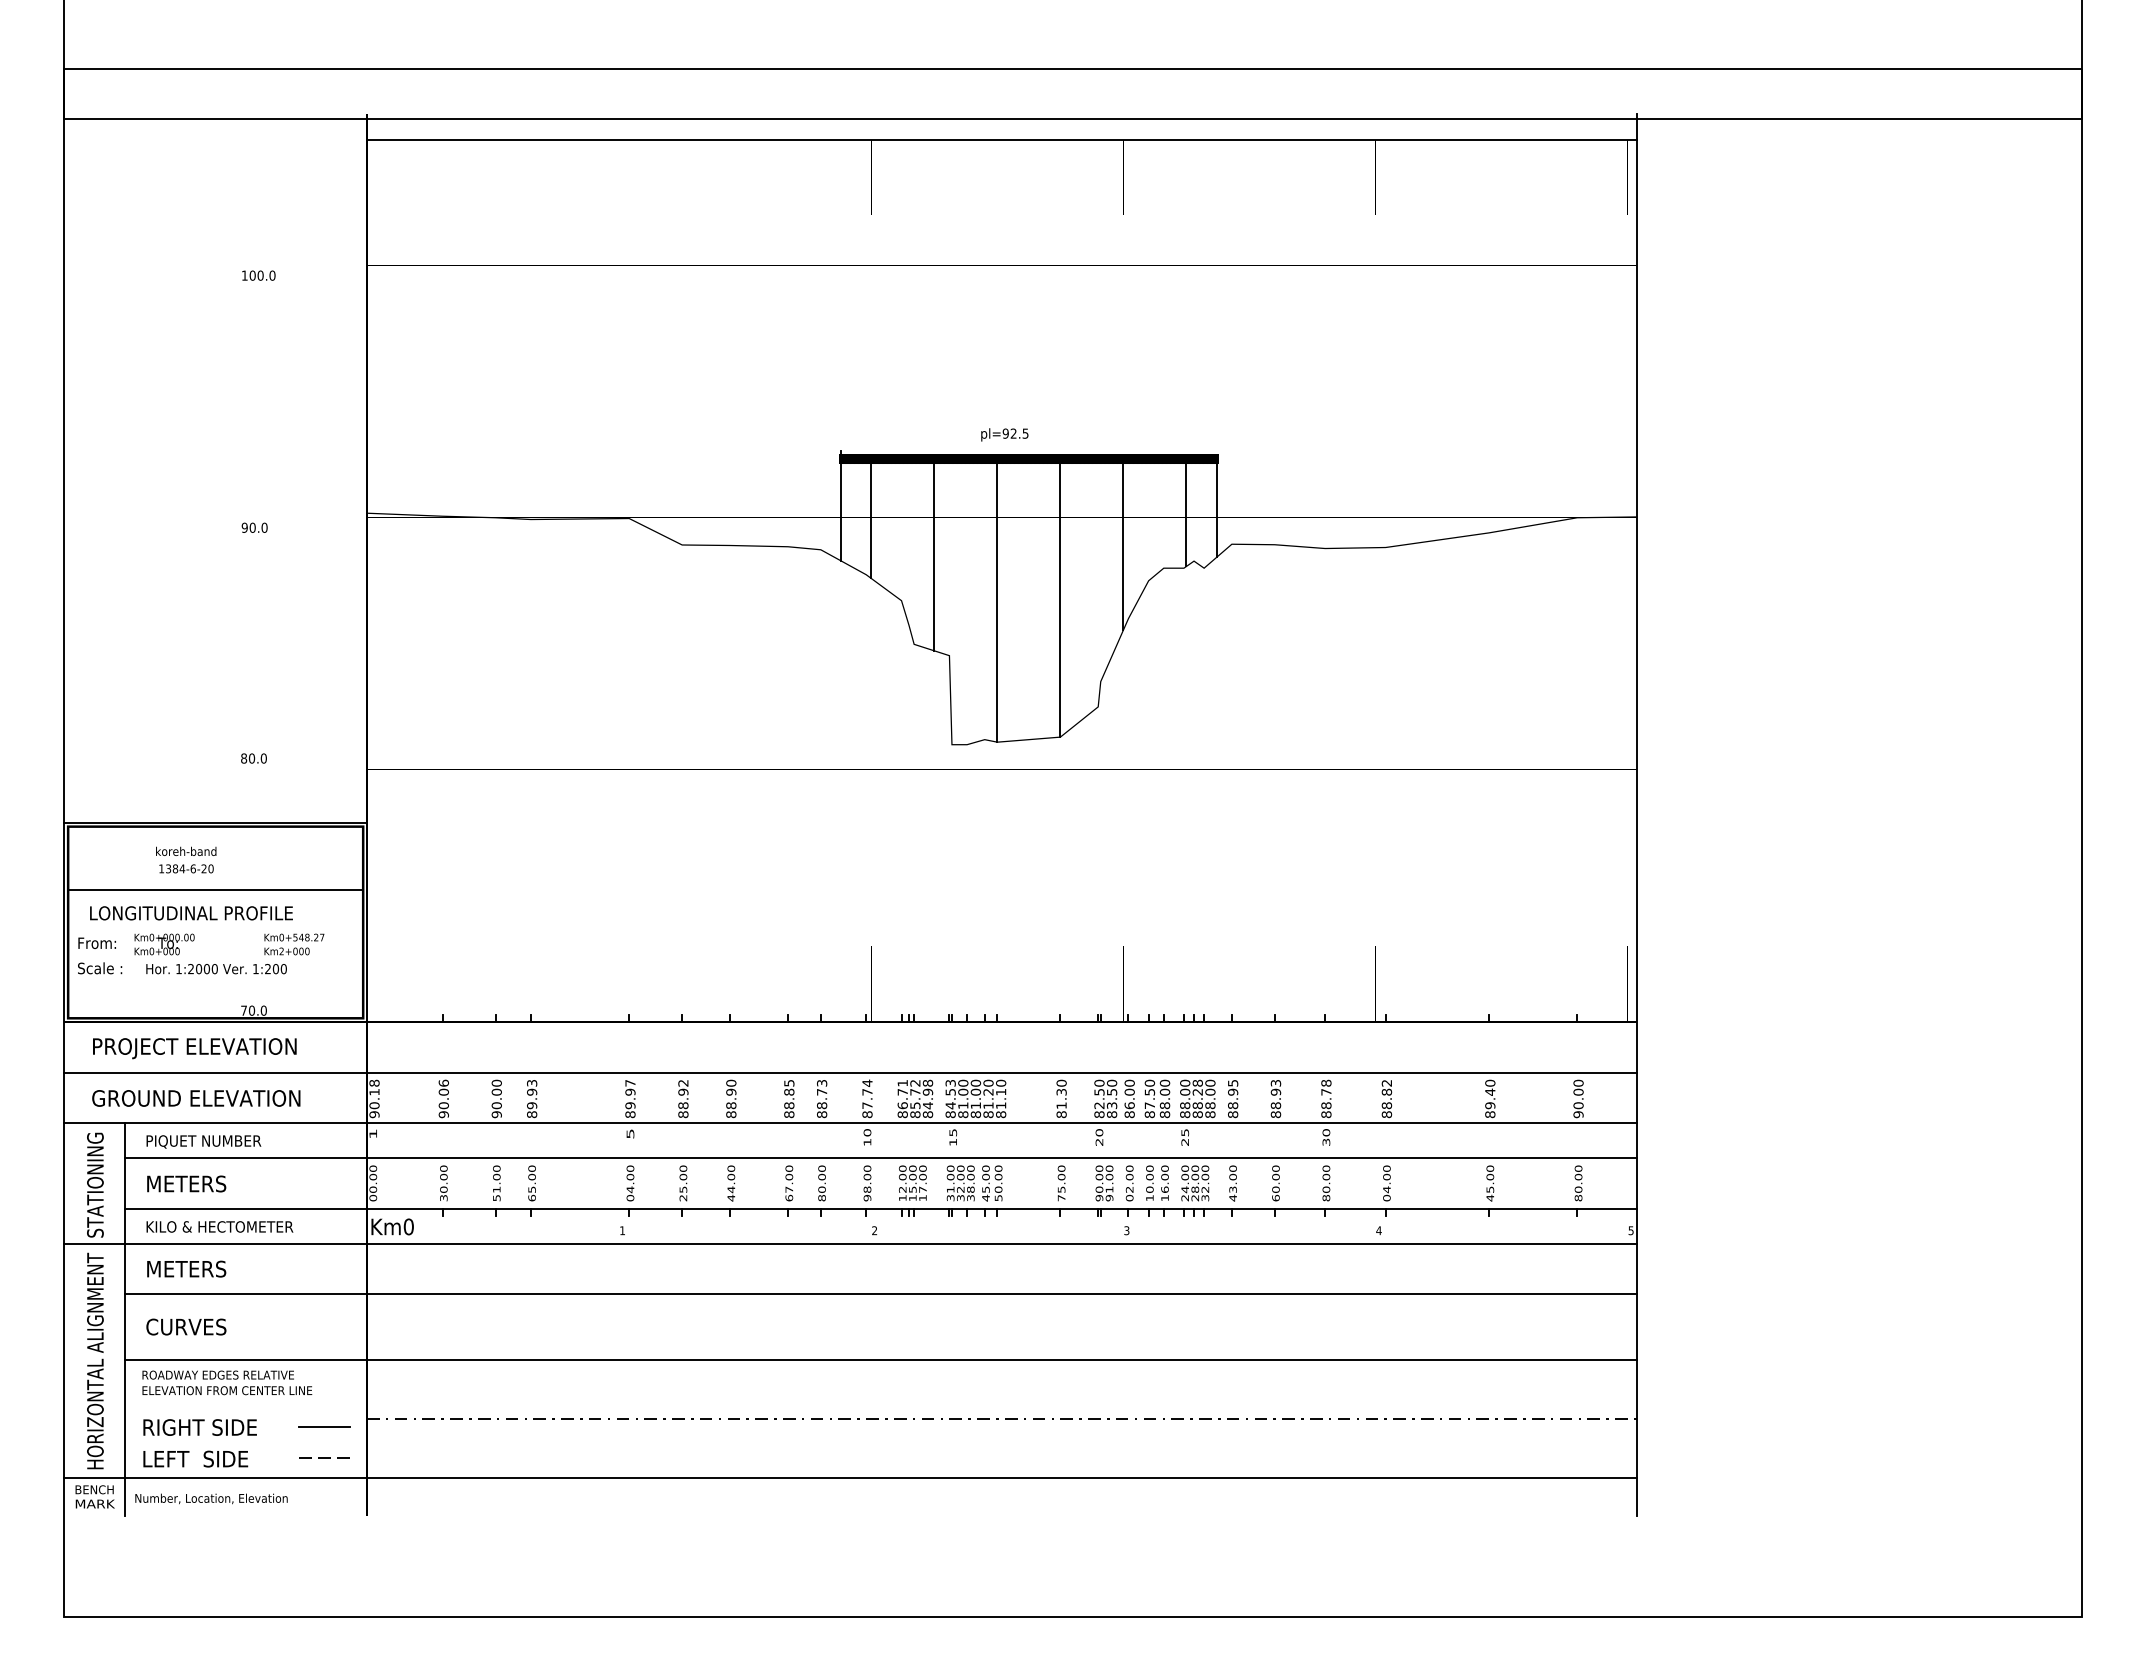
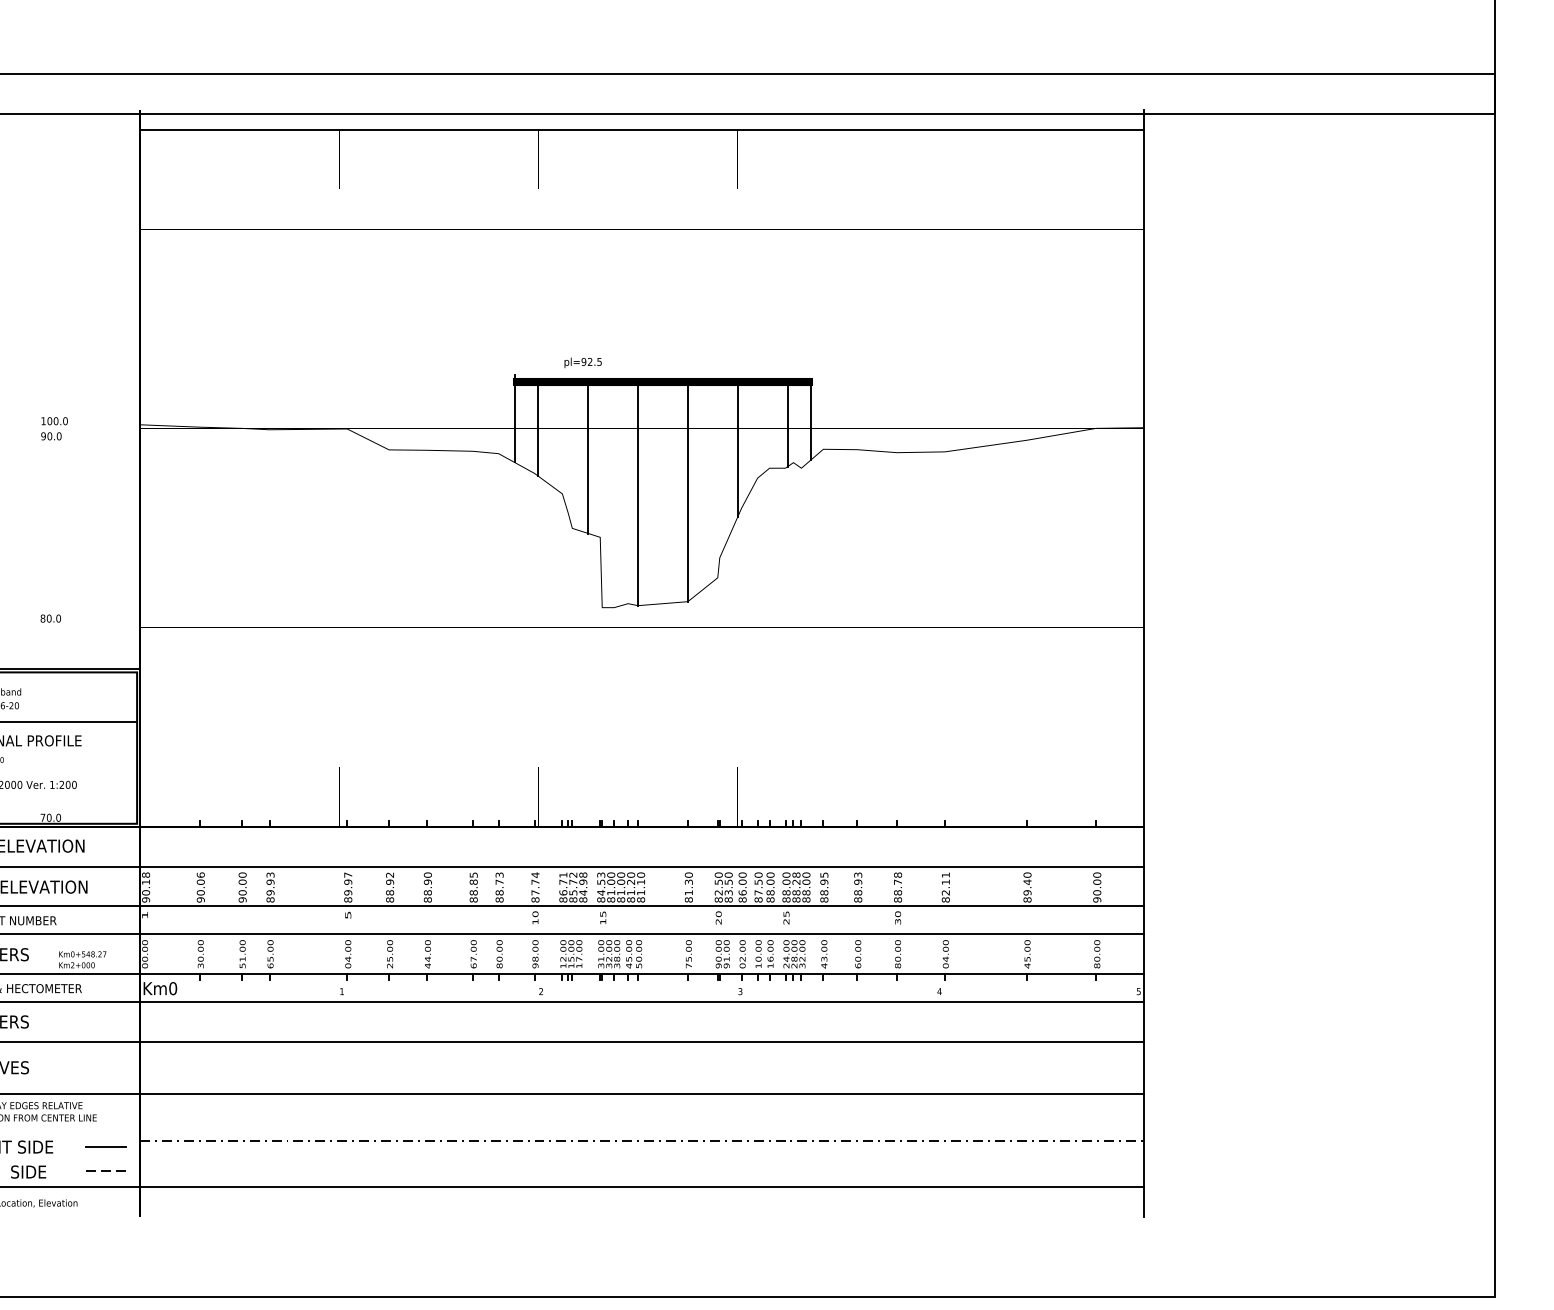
text: (258, 275) -> (54, 421), moved
text: (1004, 434) -> (582, 362), moved
text: (294, 944) -> (82, 959), moved
text: (1386, 1094) -> (945, 884), 88.82 -> 82.11

